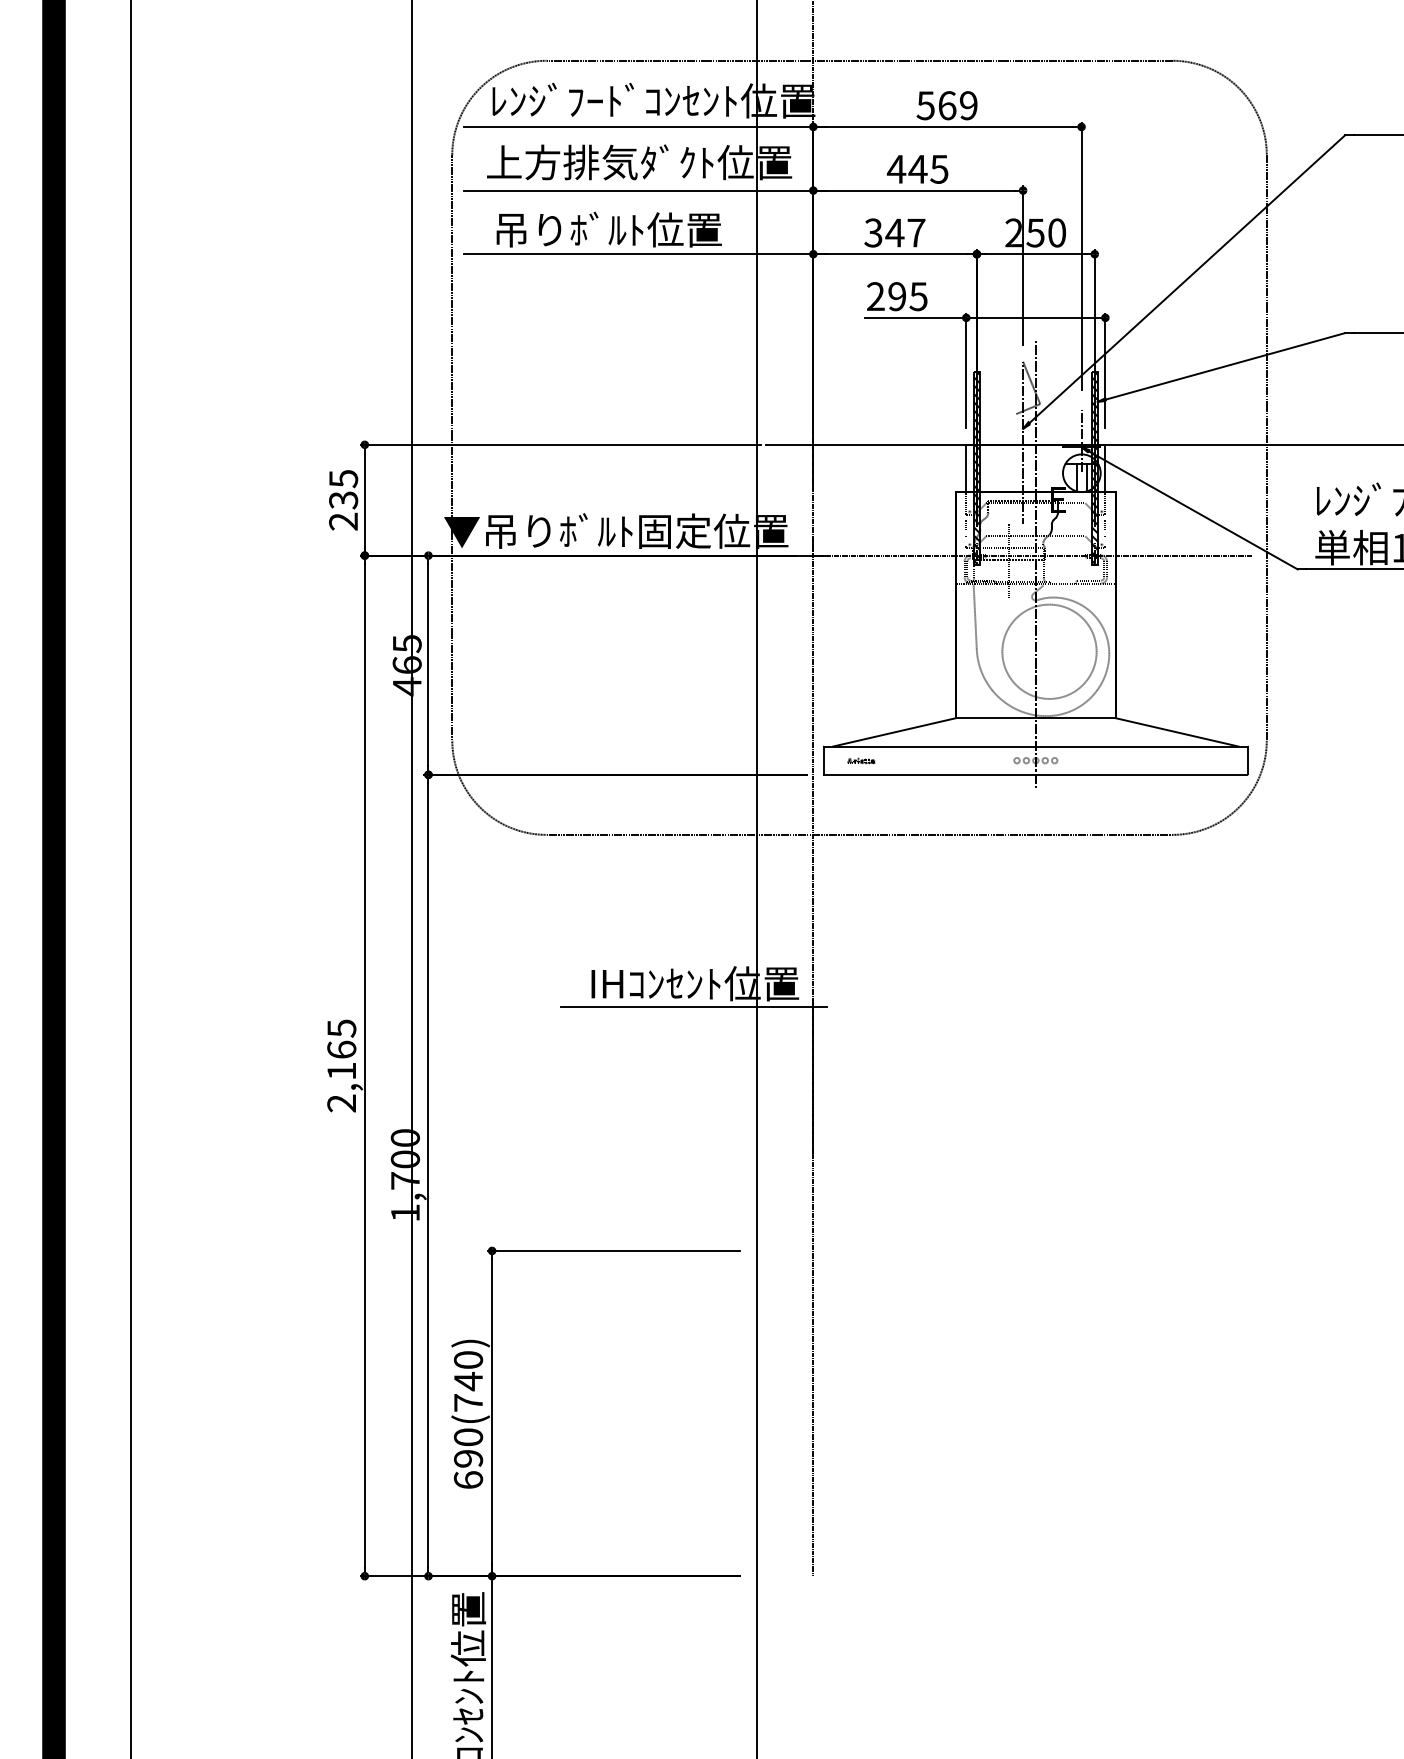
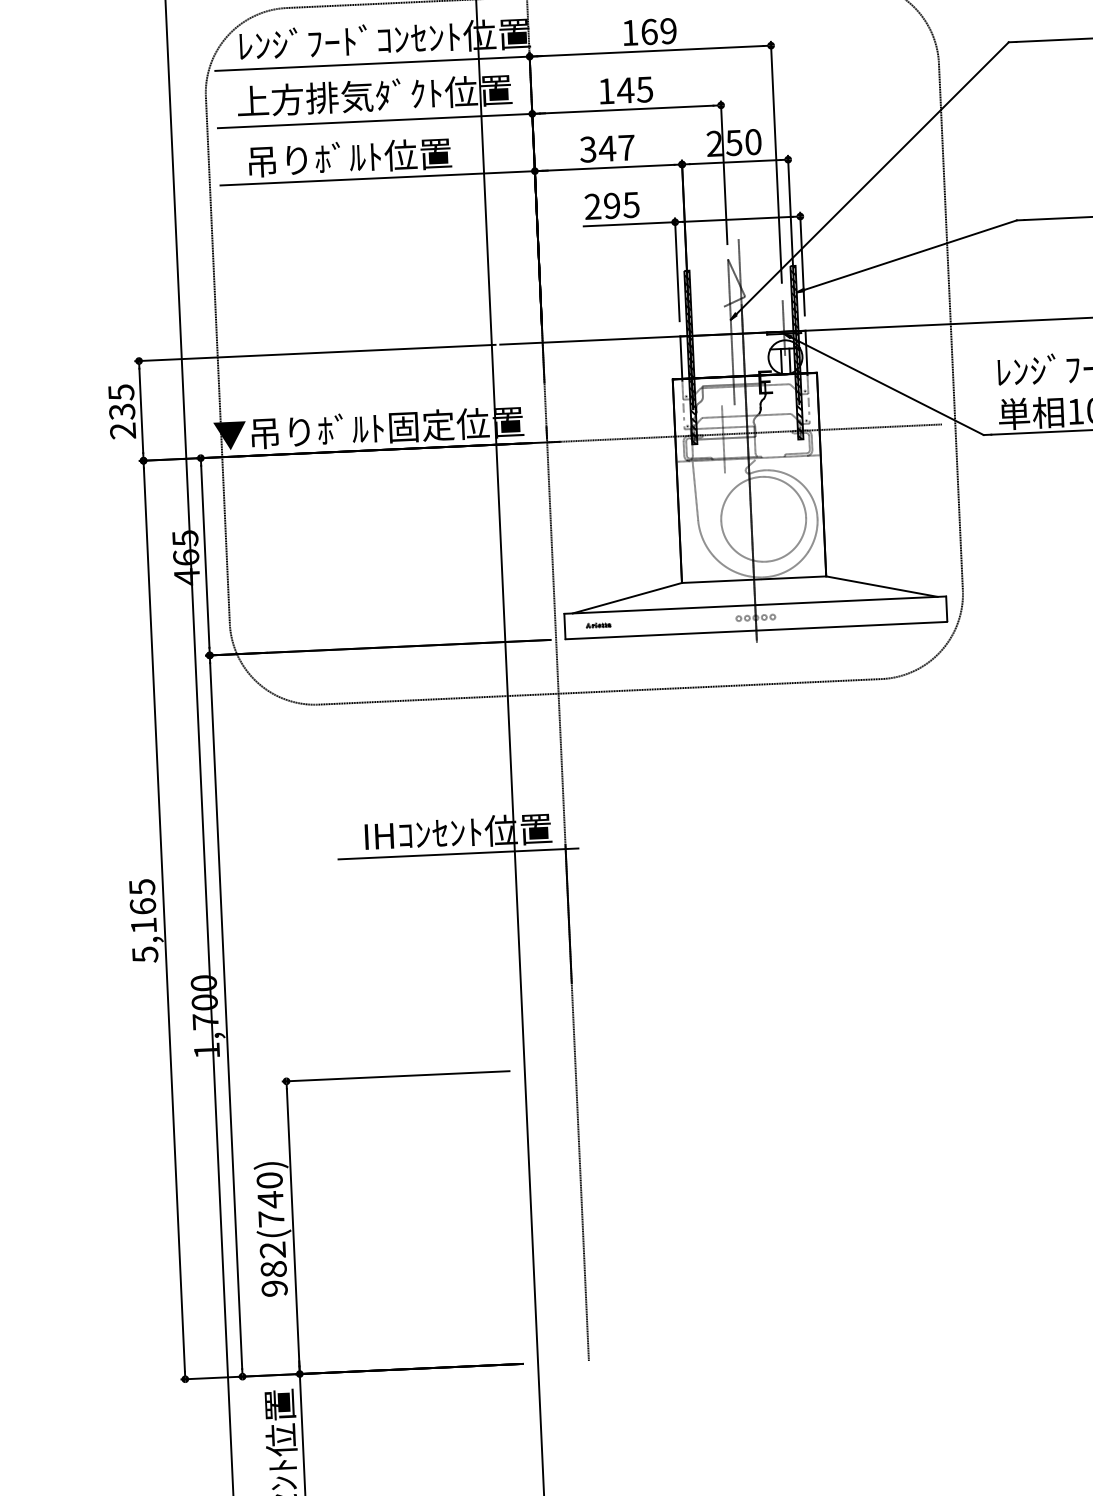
text: (925, 105) -> (629, 32), 569 -> 169
text: (896, 169) -> (606, 91), 445 -> 145
text: (341, 1103) -> (144, 954), 2,165 -> 5,165
text: (468, 1458) -> (273, 1269), 690(740) -> 982(740)

